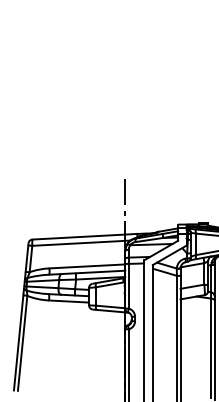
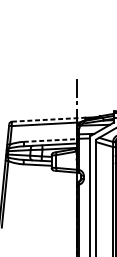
line: (85, 236) -> (49, 119), solid -> dashed
line: (87, 266) -> (50, 140), solid -> dashed

